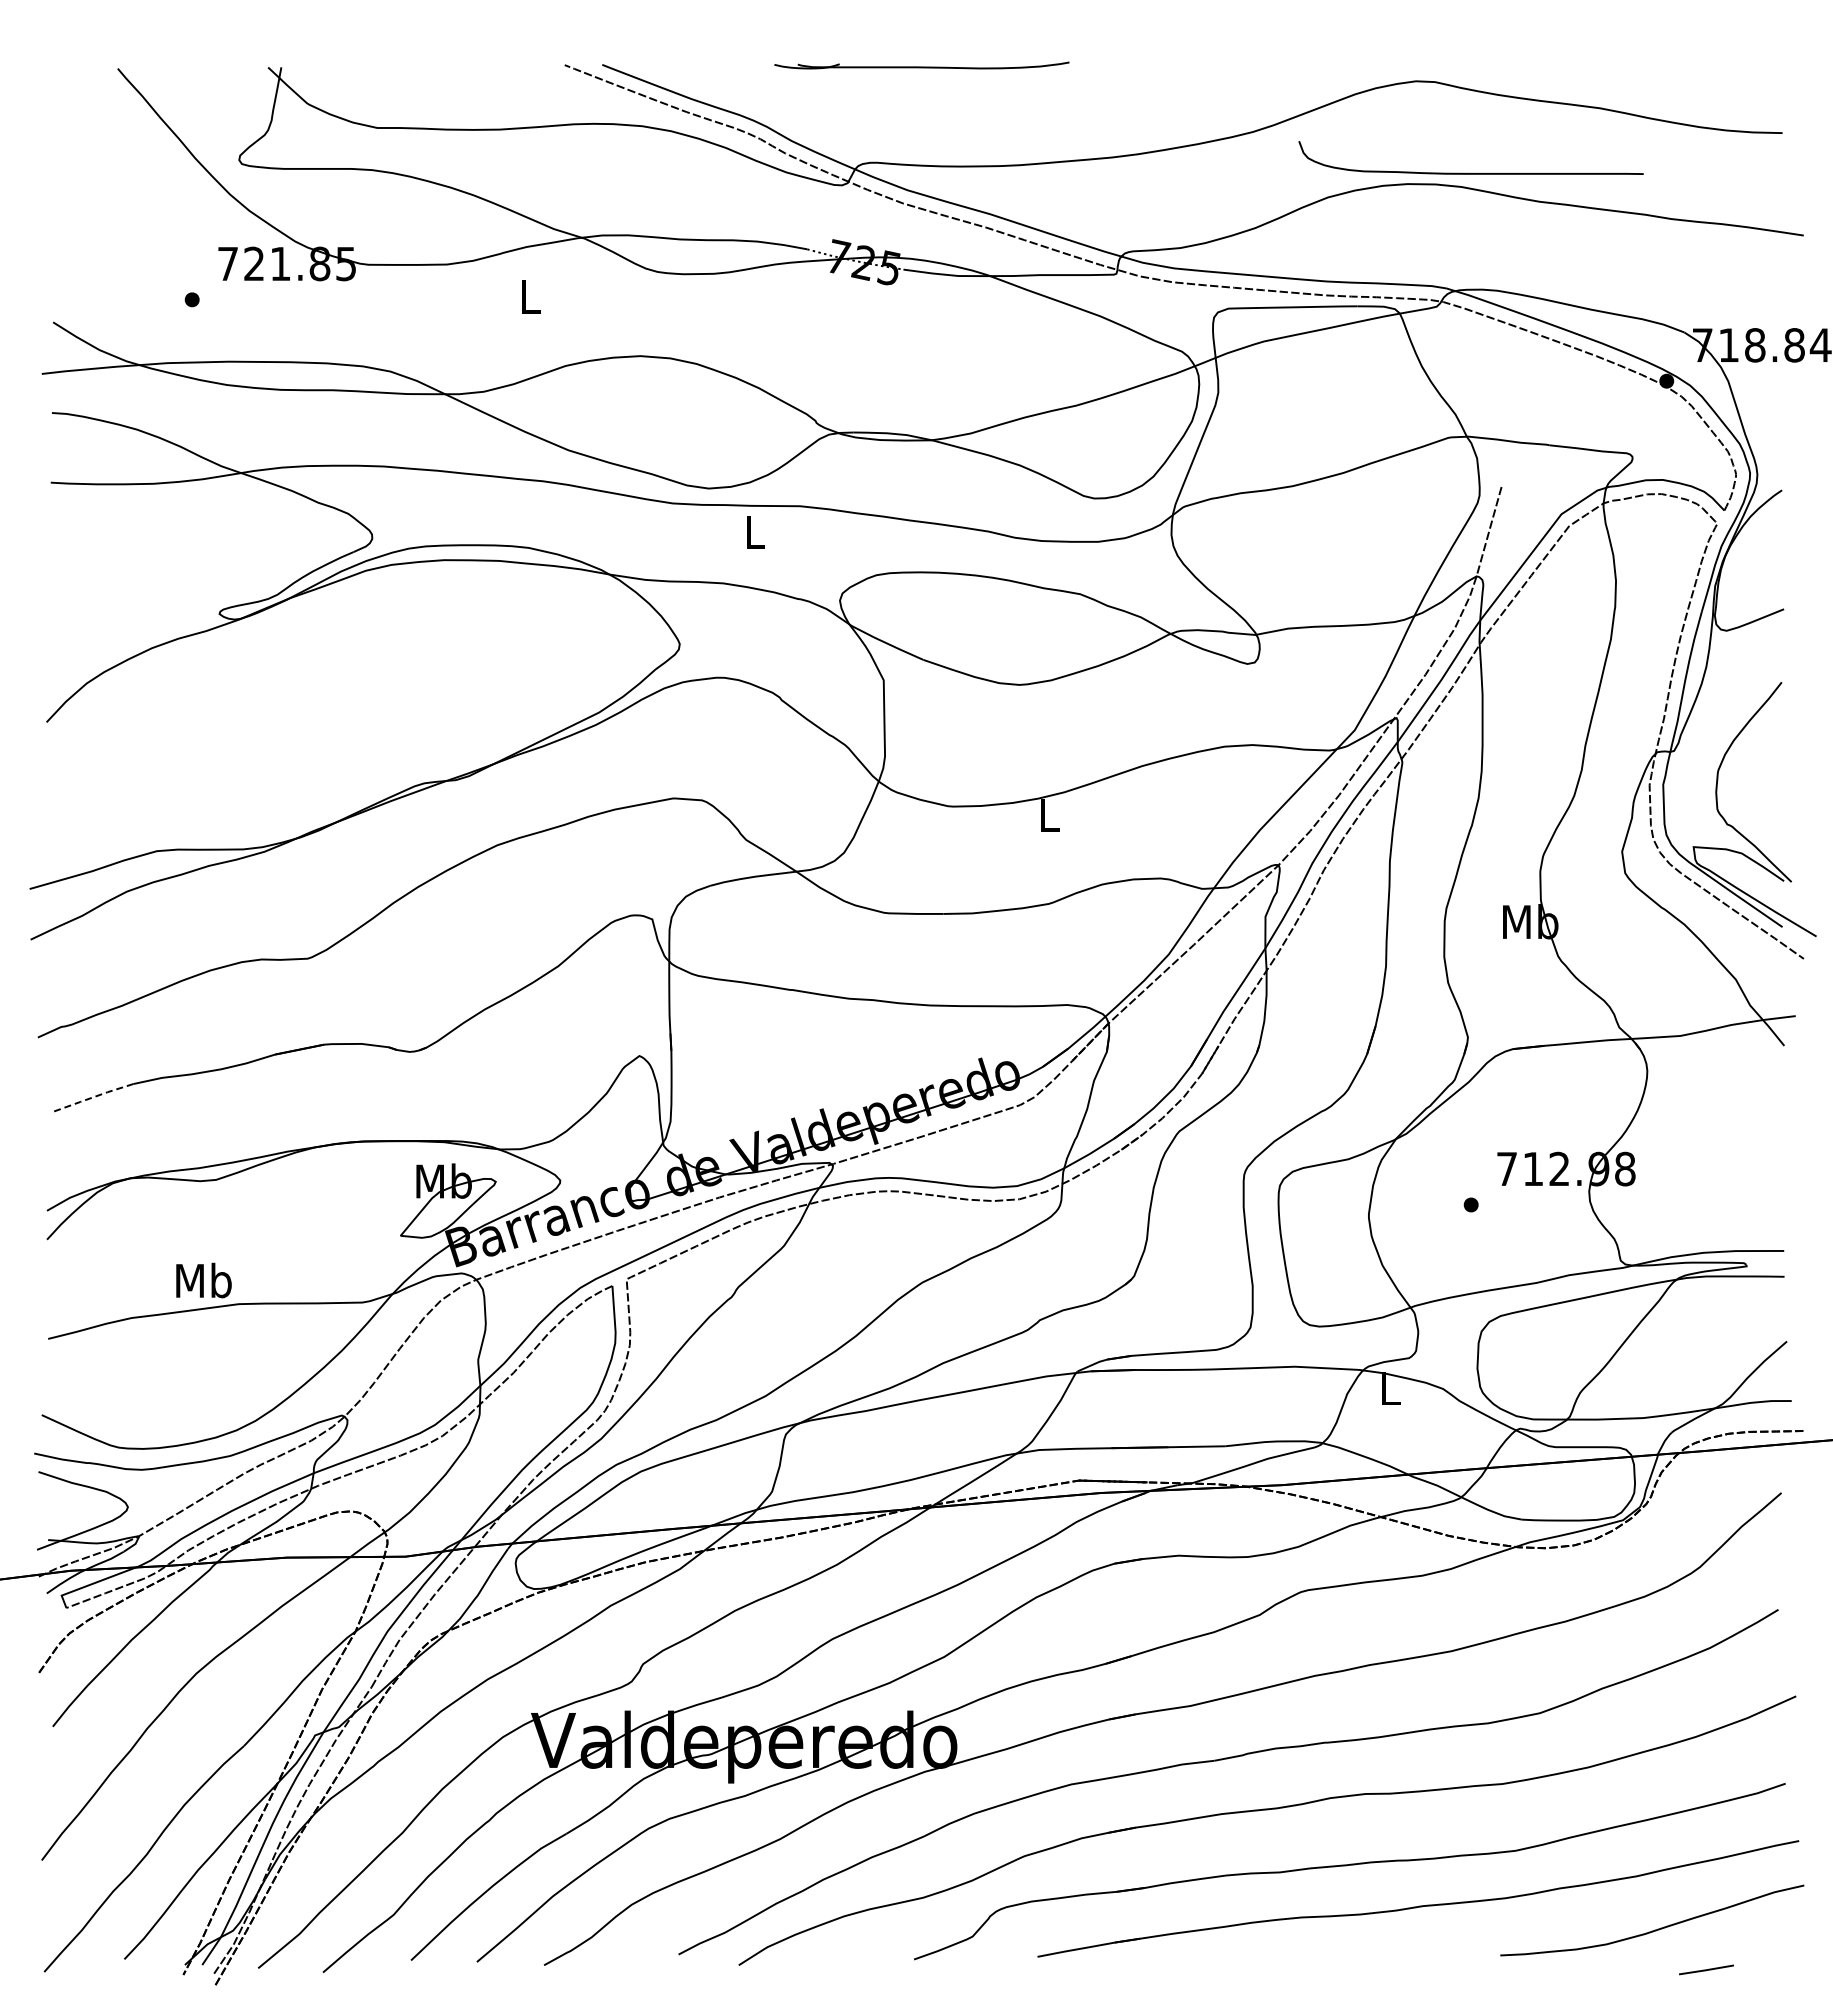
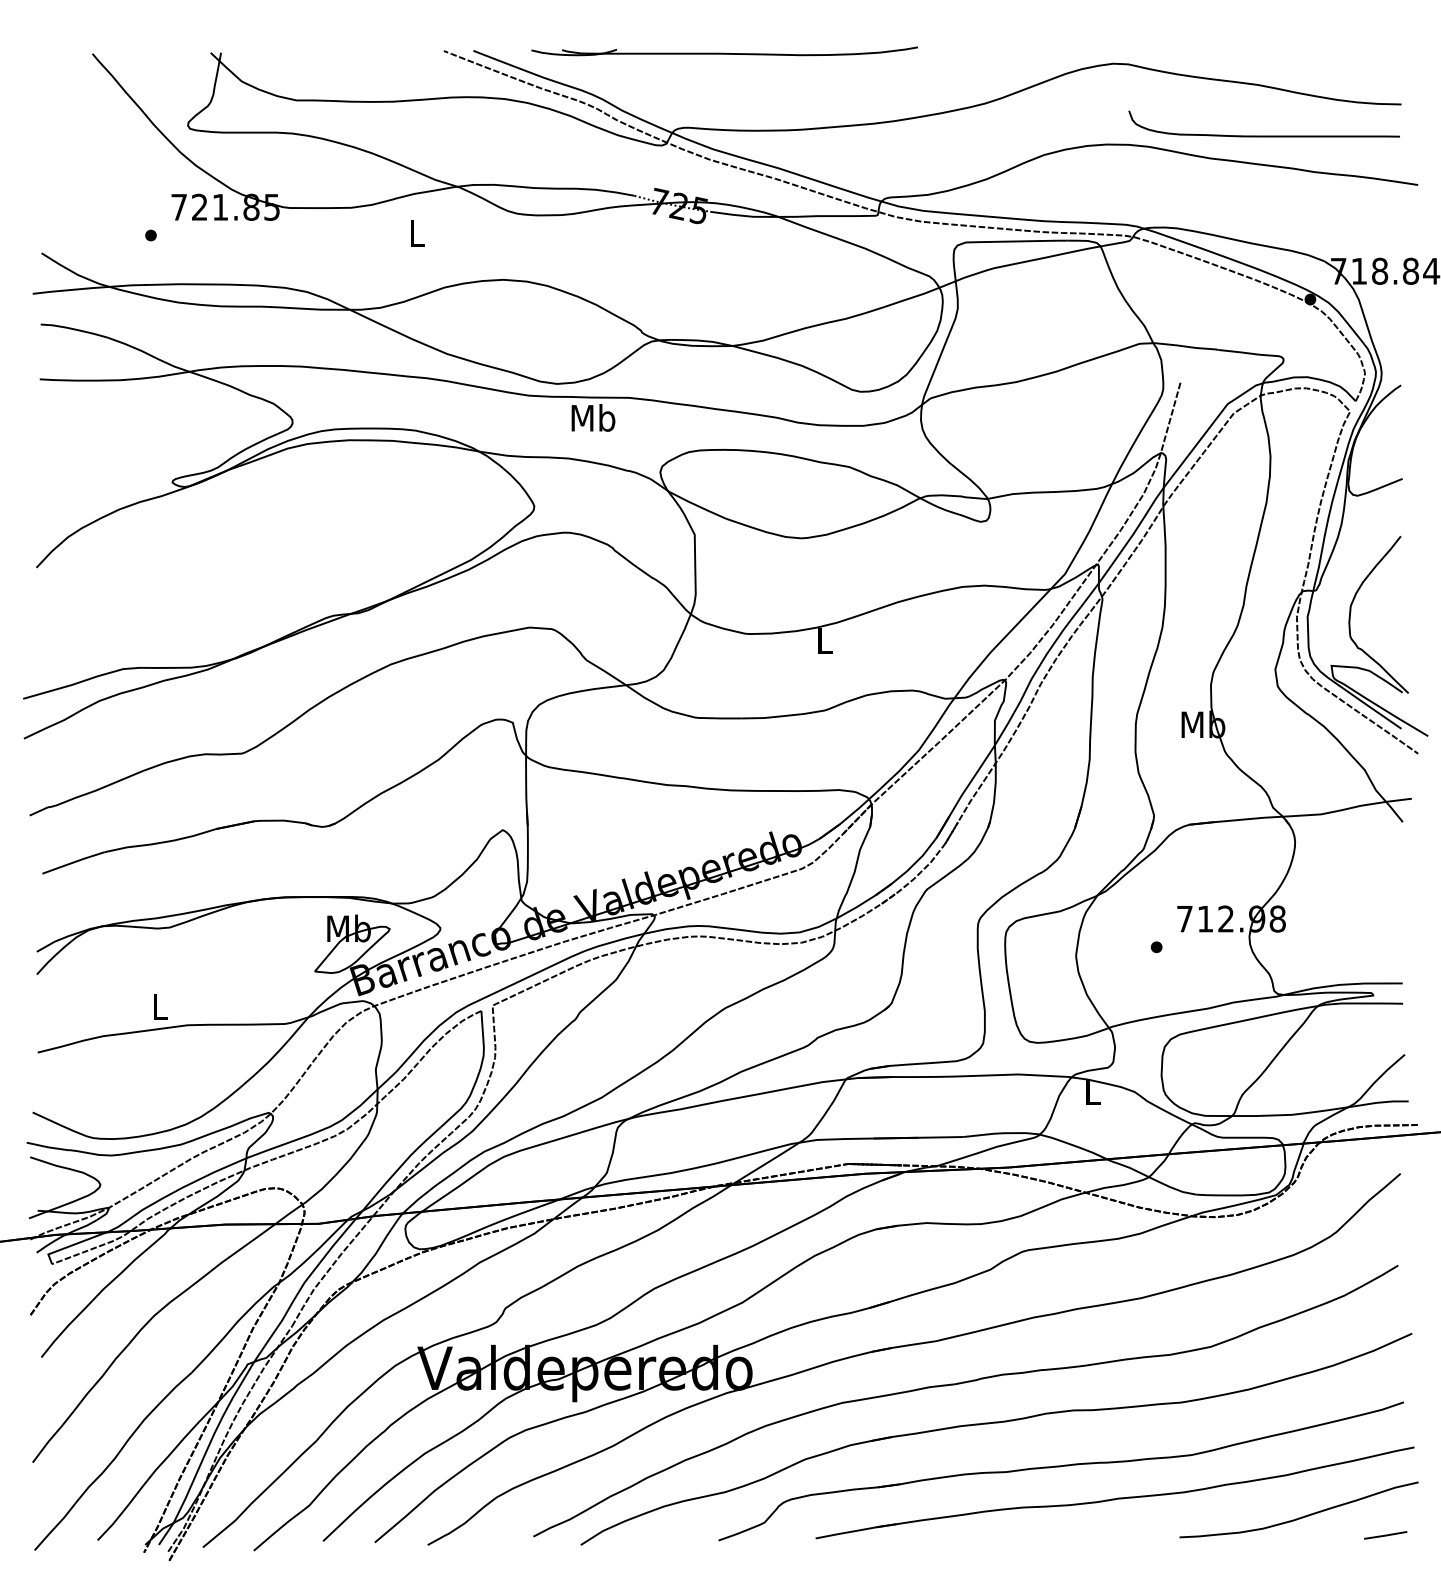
part: (921, 65) -> (724, 51), size x1.67
curve: (1465, 172) -> (1259, 135), moved
text: (754, 531) -> (593, 417), L -> Mb
line: (93, 1097) -> (73, 862), dashed -> solid
text: (203, 1280) -> (159, 1006), Mb -> L
line: (1706, 1969) -> (1385, 1535), moved

